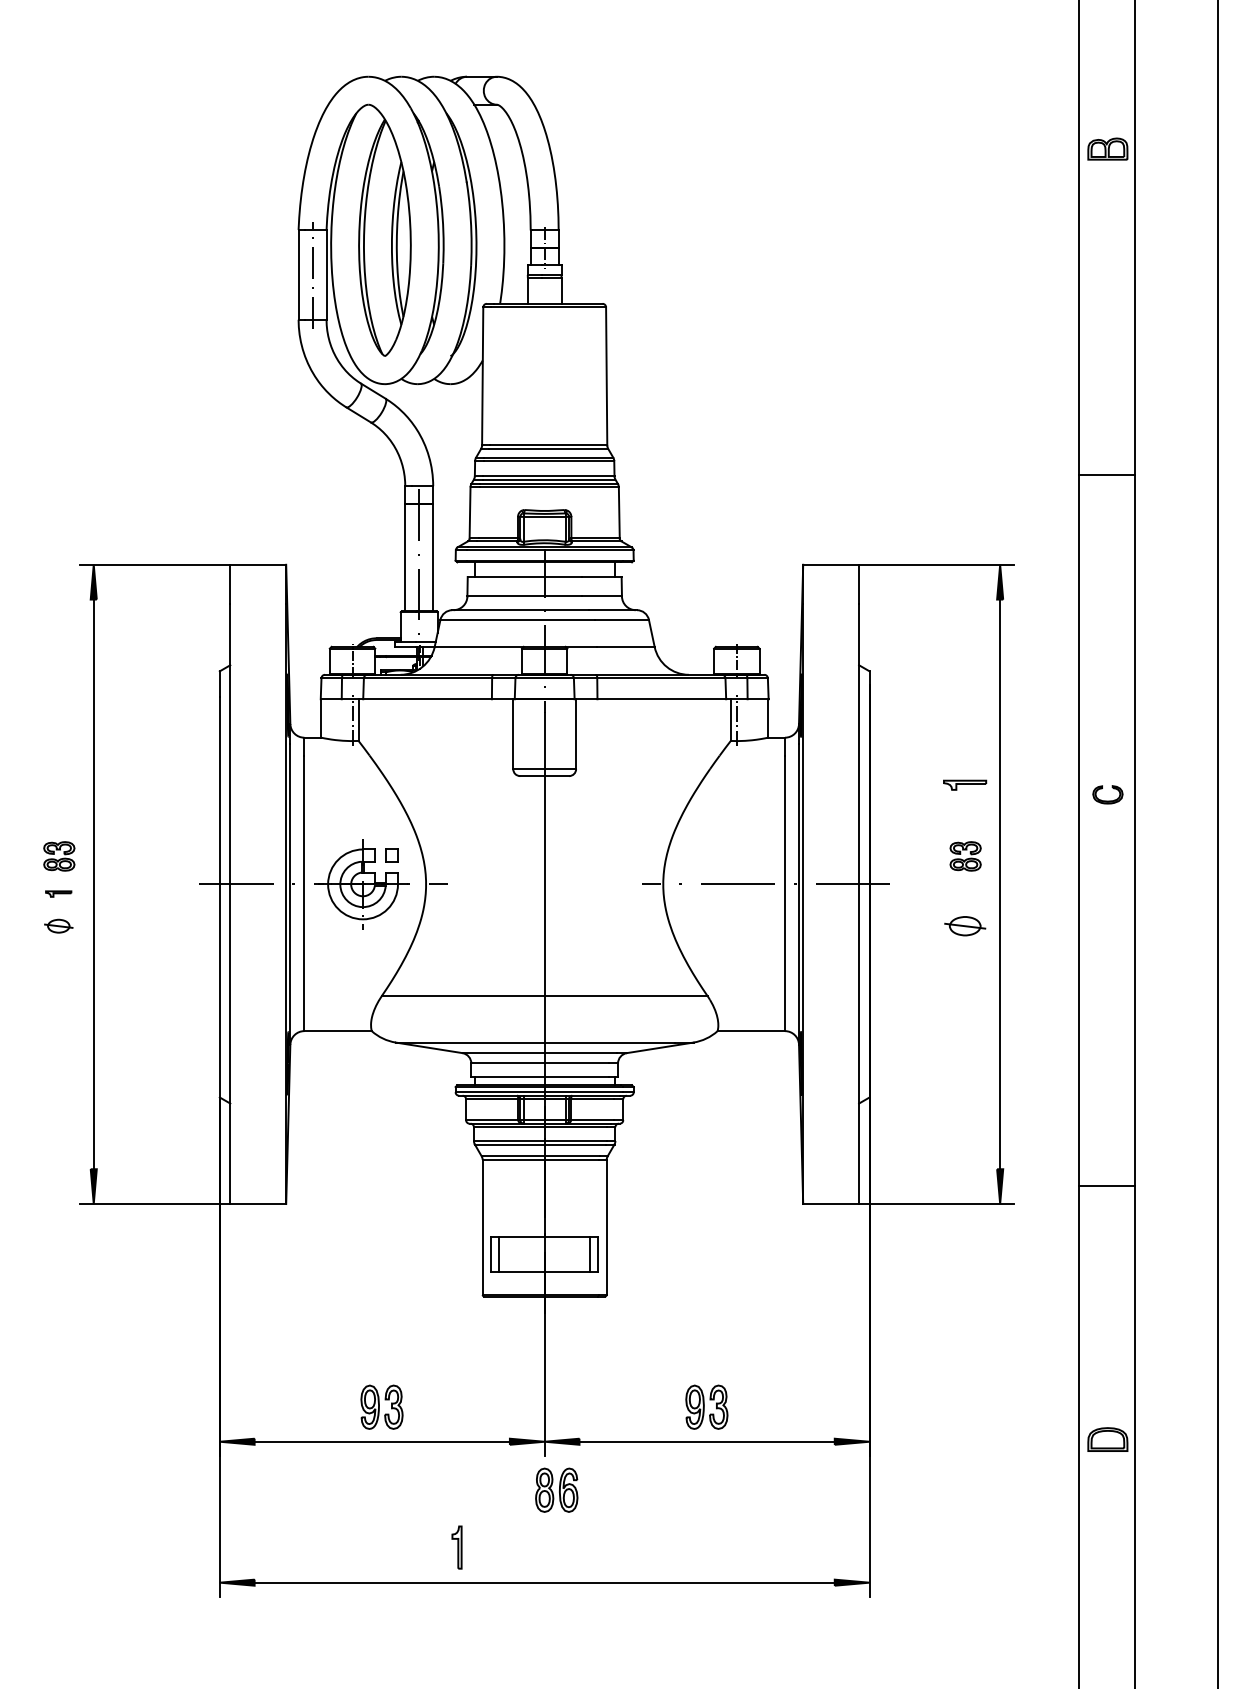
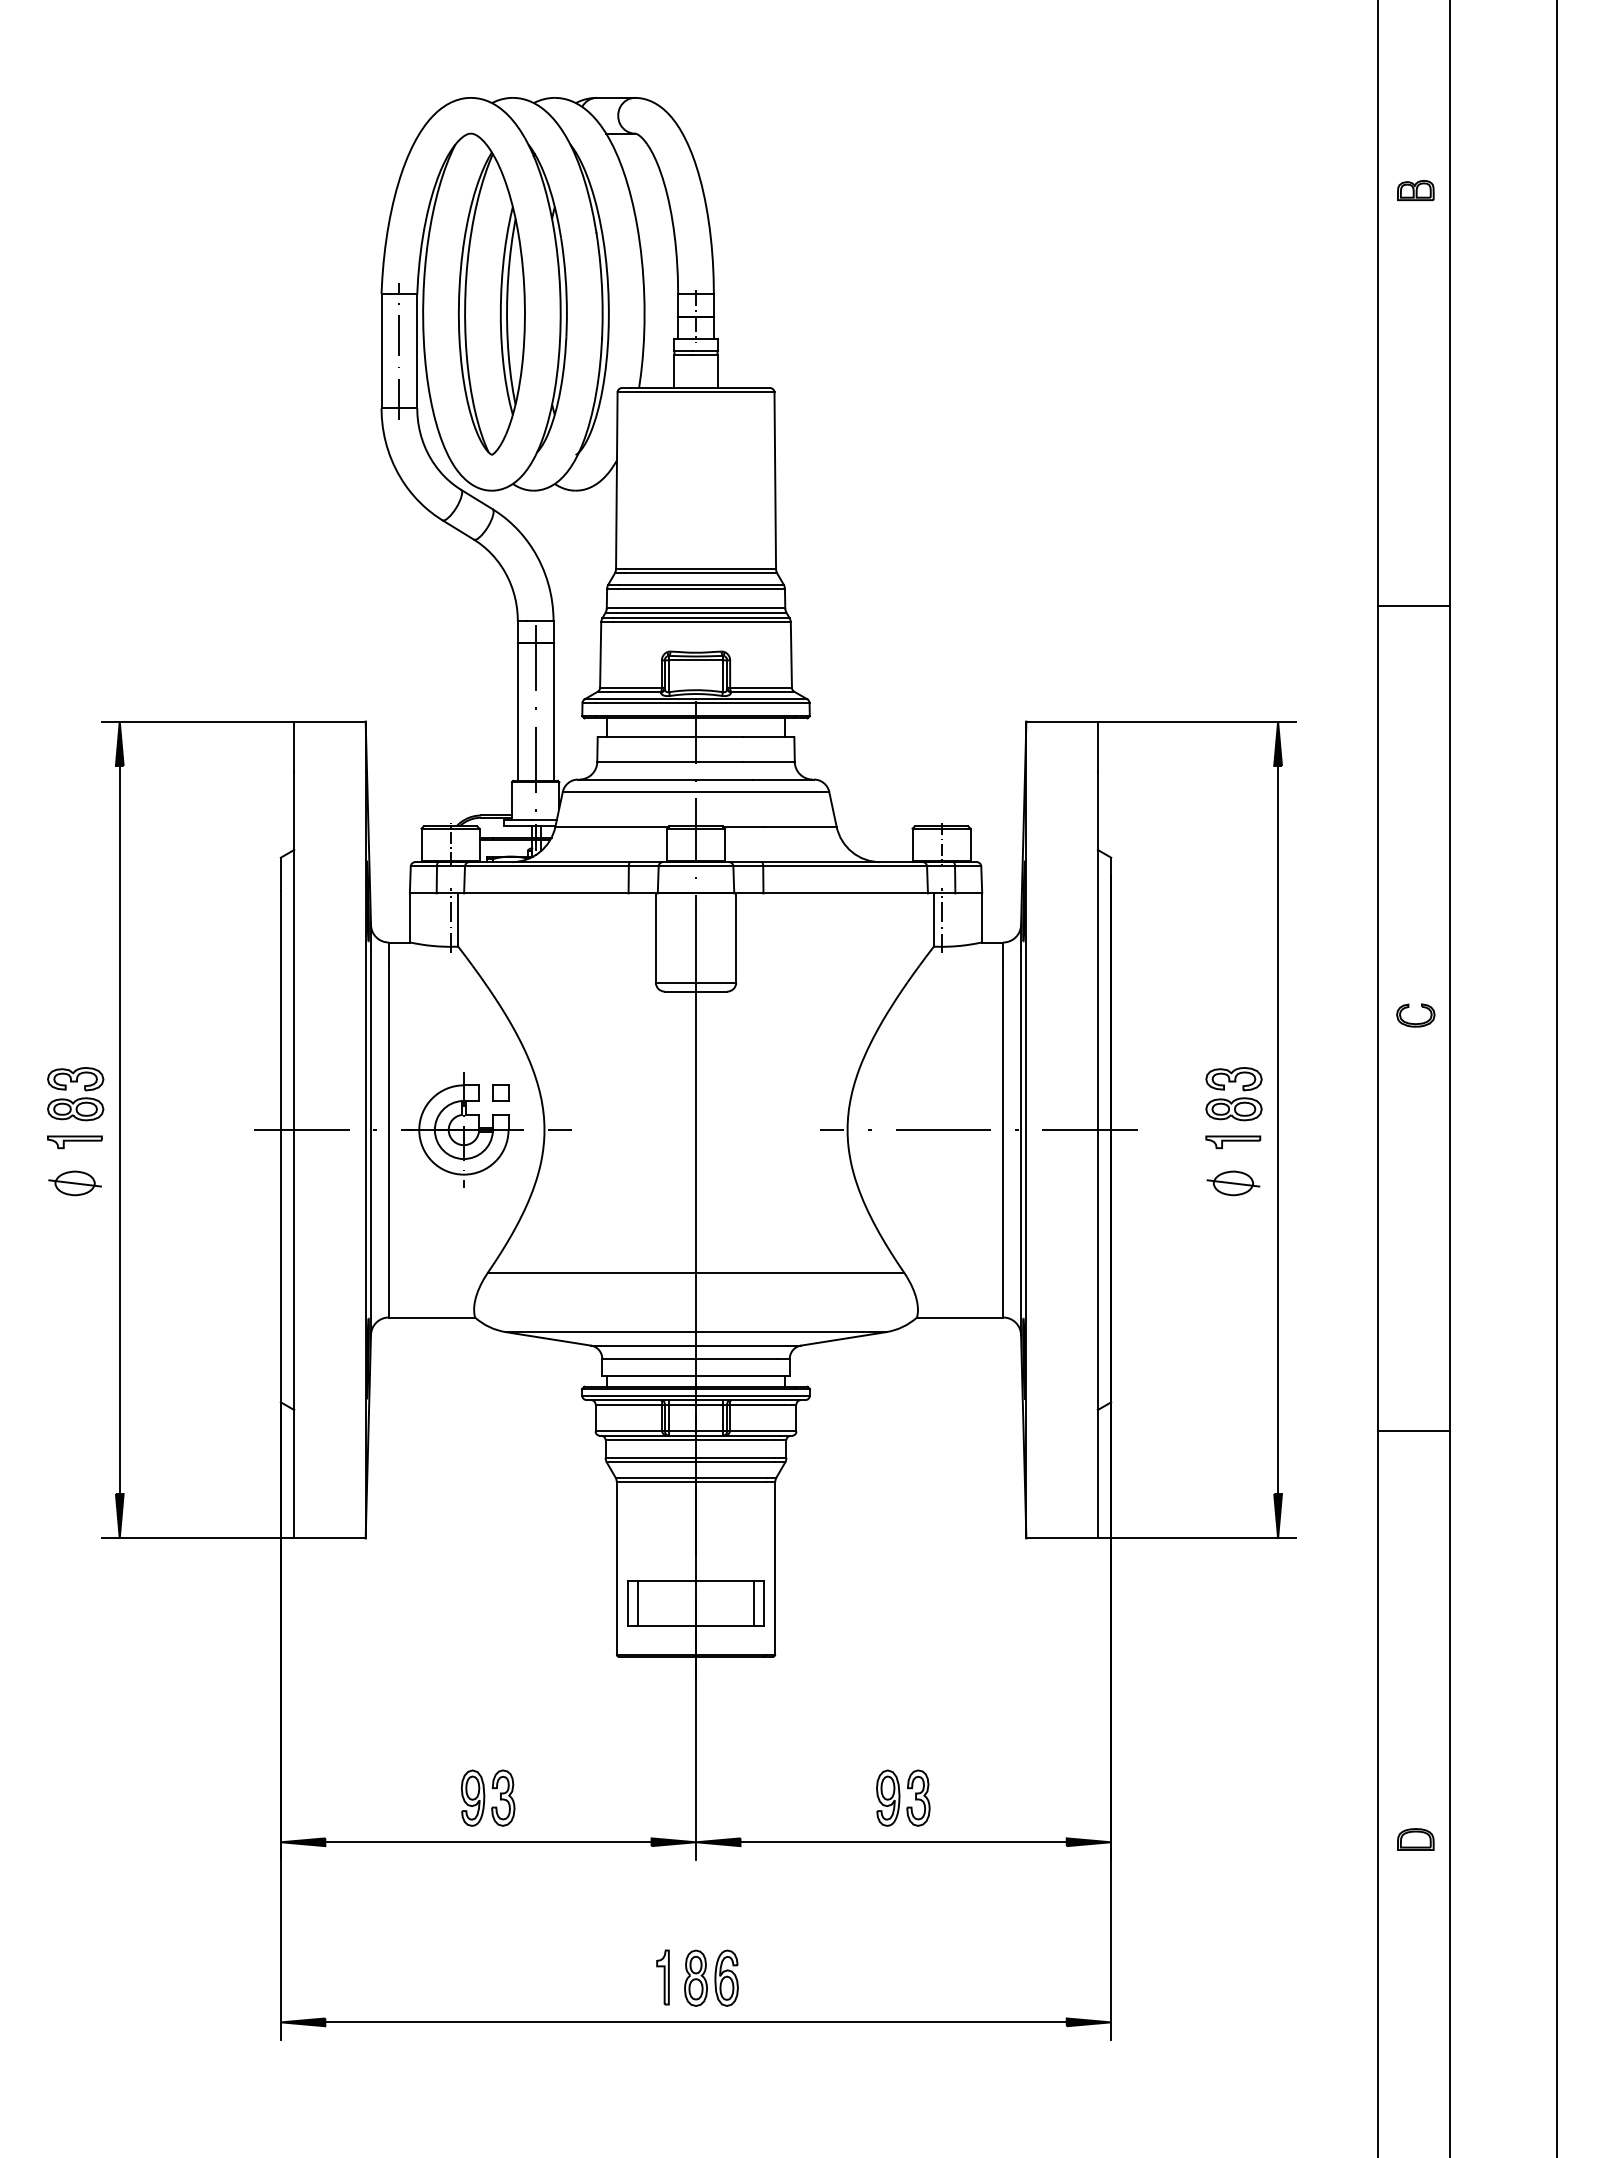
part: (1107, 149) -> (1415, 190), size x0.71
part: (965, 785) -> (1233, 1142), moved
part: (59, 856) -> (75, 1094), size x1.43
part: (965, 856) -> (1233, 1094), size x1.43
part: (58, 894) -> (74, 1142), size x1.67
part: (58, 926) -> (74, 1183), size x1.43
line: (1106, 1186) -> (1413, 1430), moved
part: (1107, 1439) -> (1415, 1839), size x0.71
part: (556, 1489) -> (711, 1977), moved
part: (456, 1547) -> (662, 1977), moved

